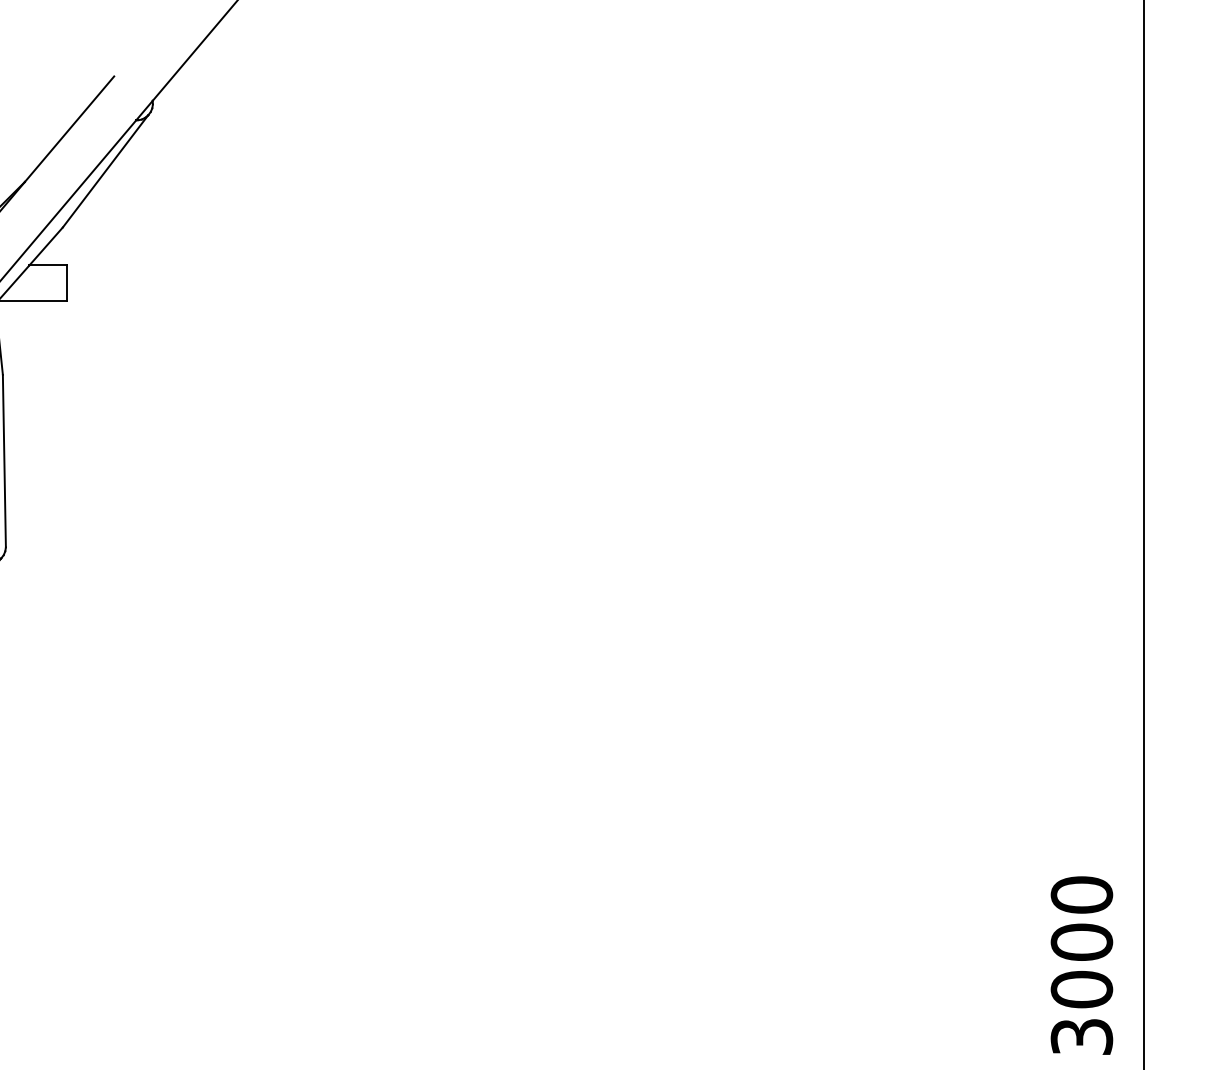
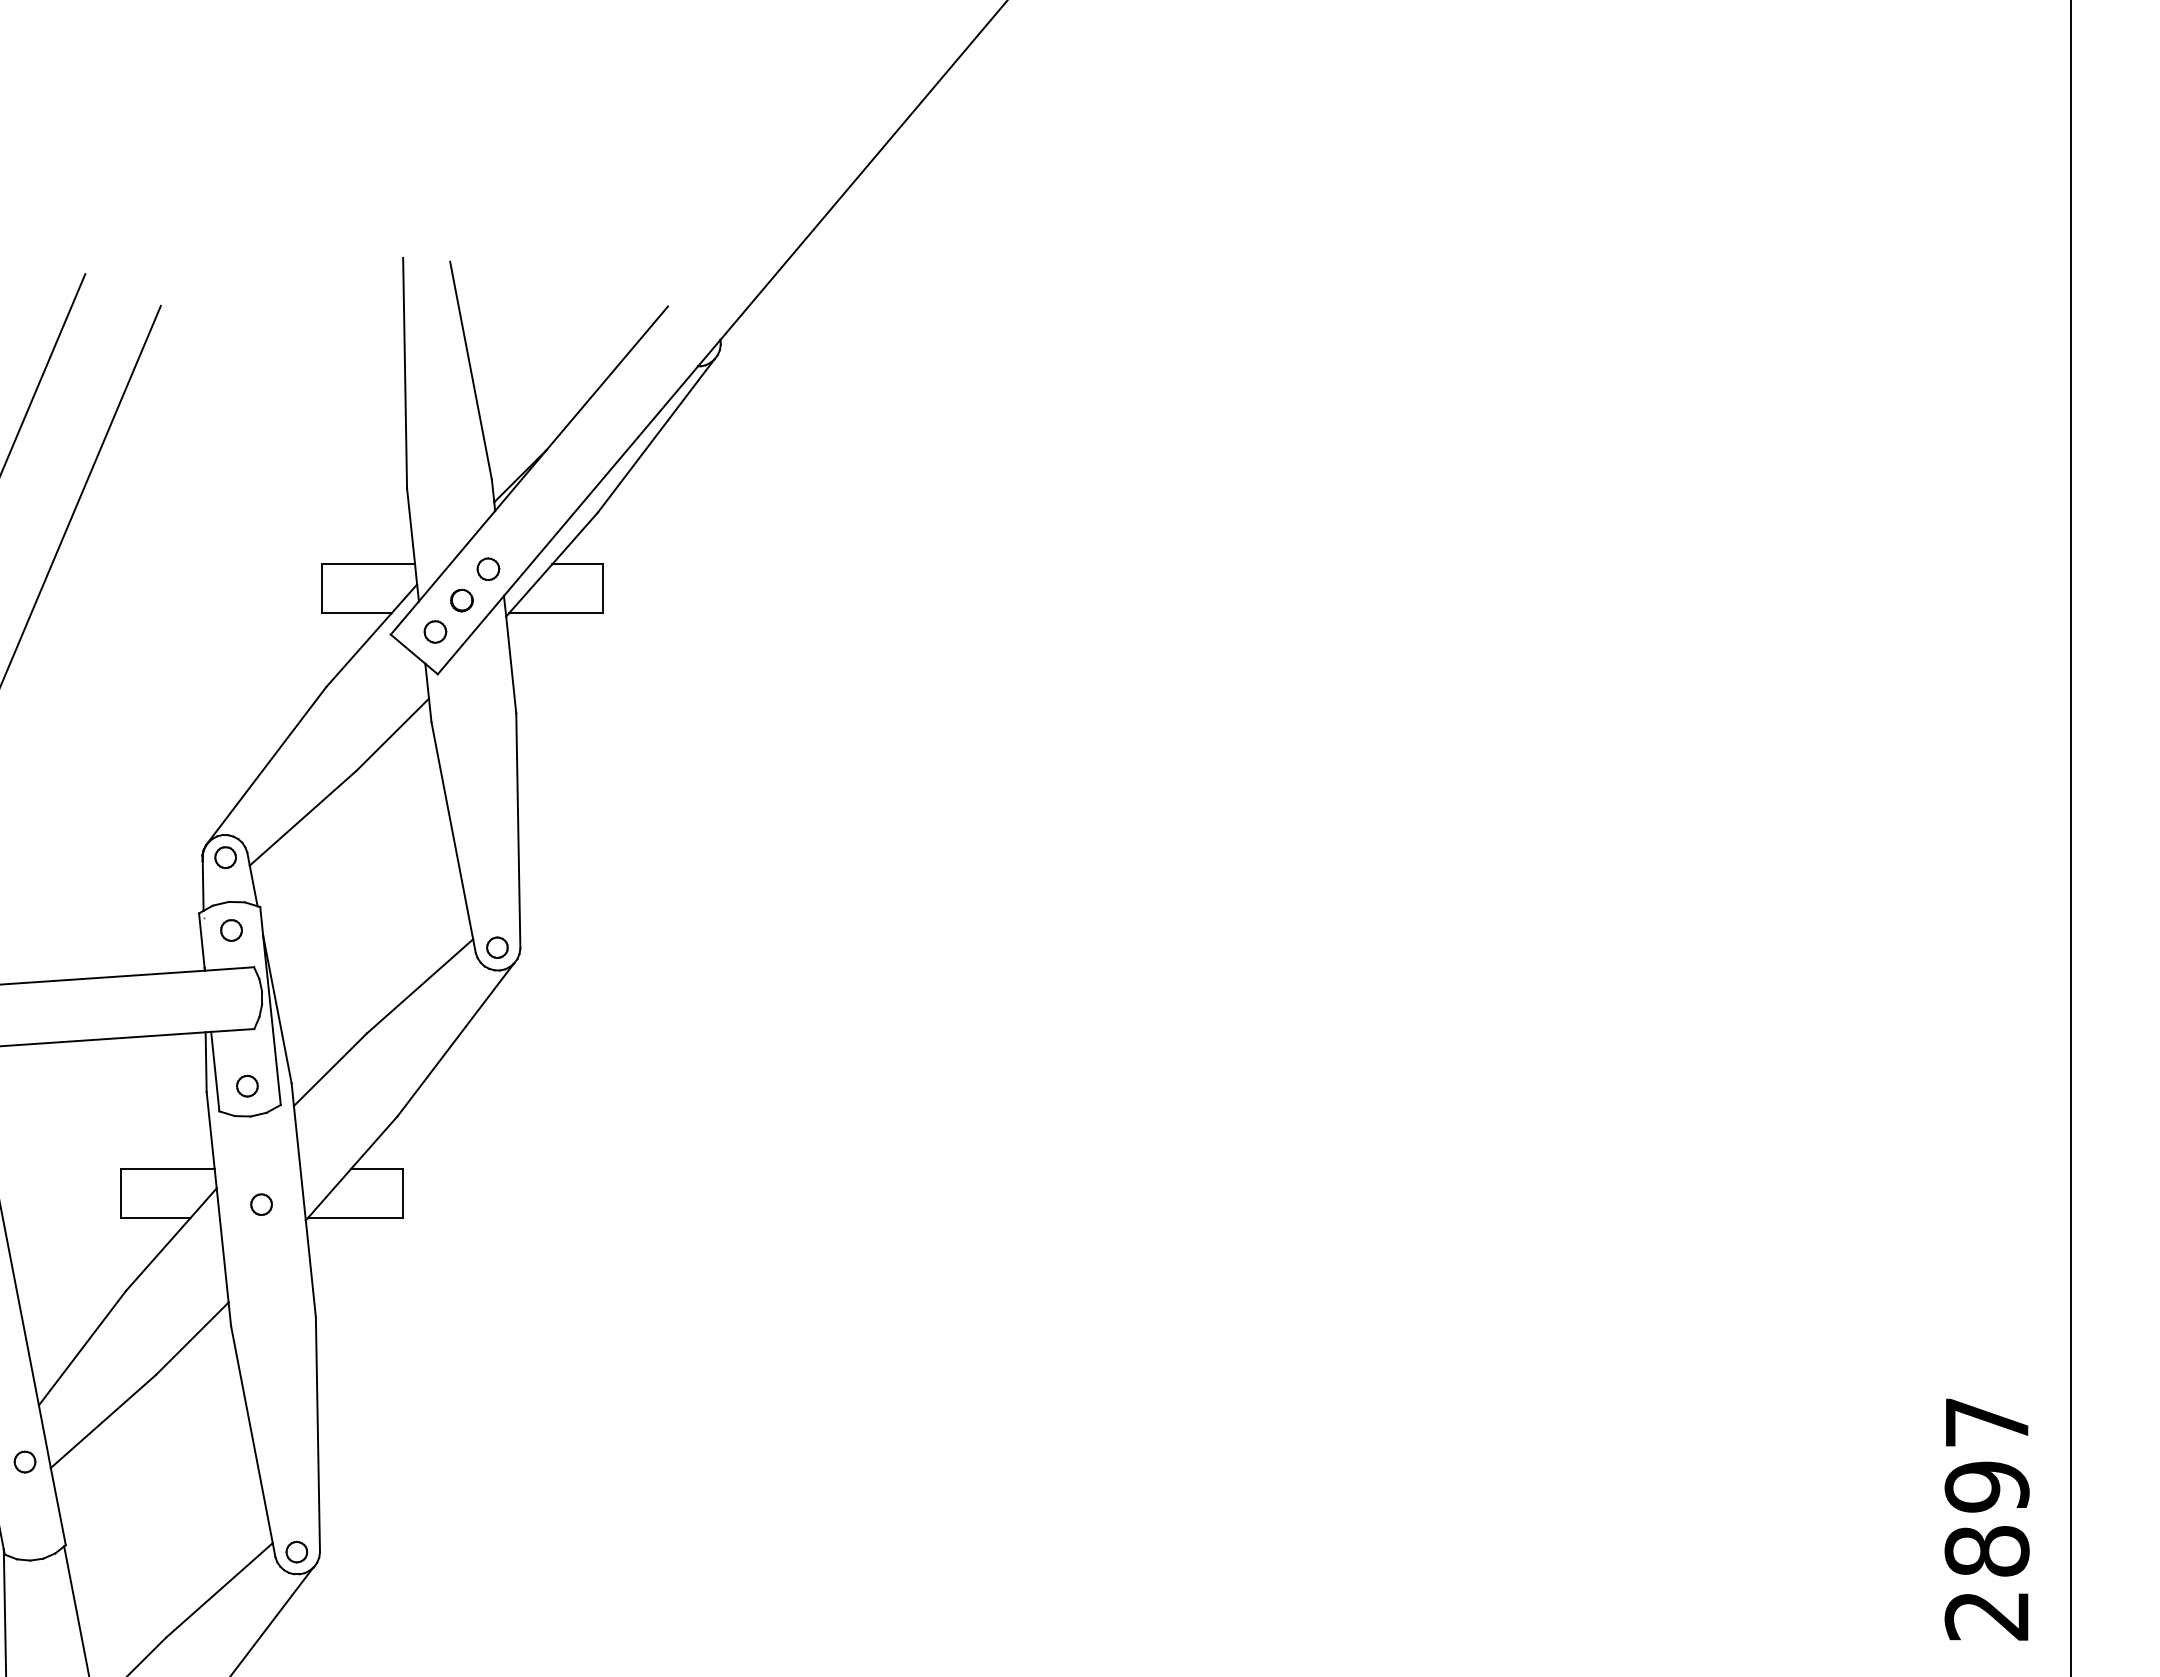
text: (1081, 965) -> (1986, 1518), 3000 -> 2897

